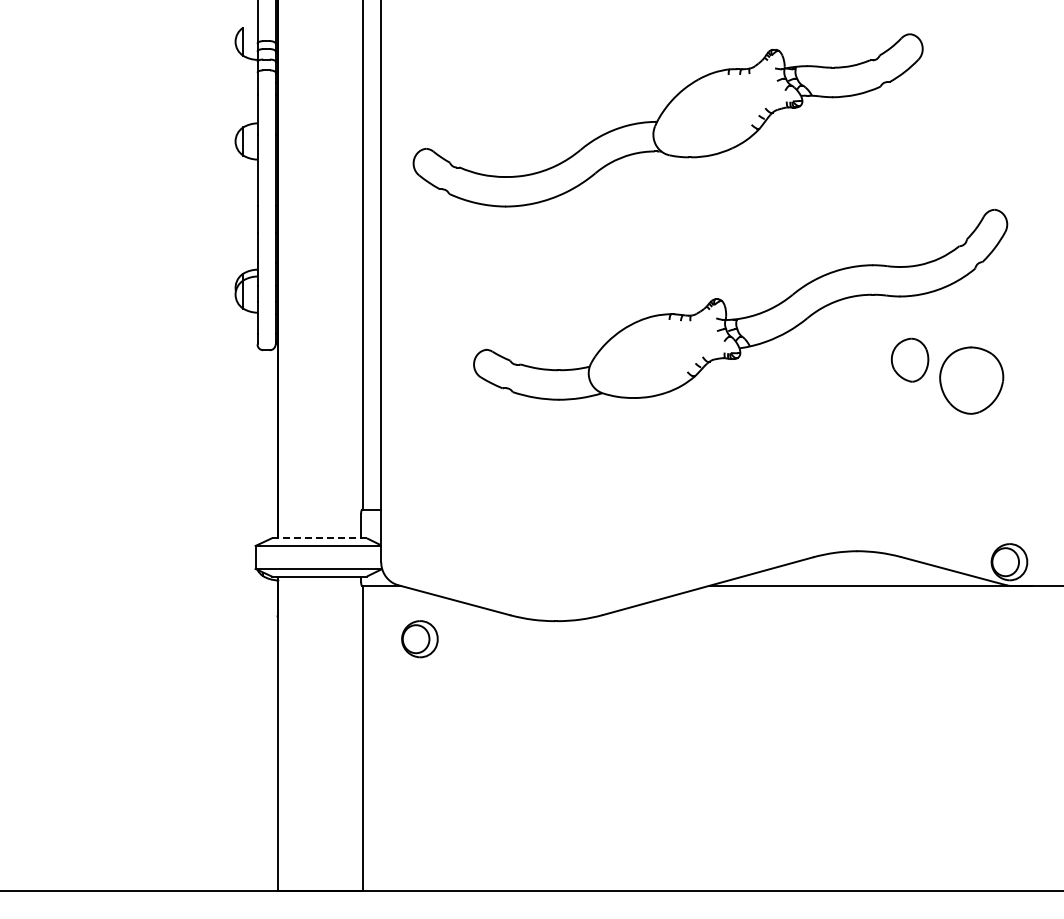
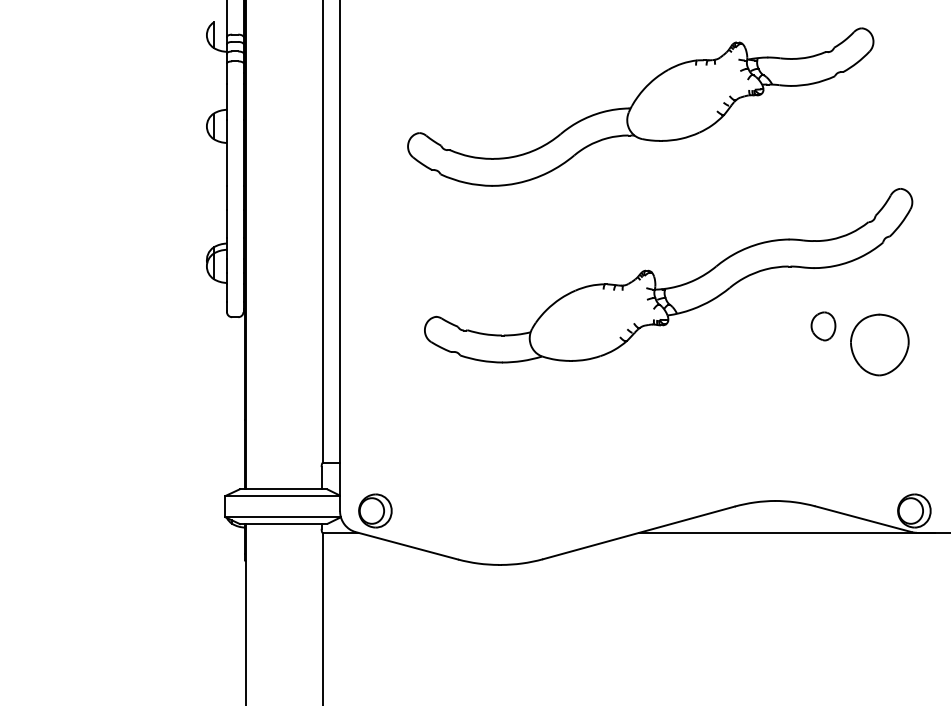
part: (667, 120) -> (640, 107), moved
part: (909, 360) -> (822, 326), size x0.71
line: (319, 538) -> (283, 489), dashed -> solid
part: (419, 639) -> (375, 511), moved

